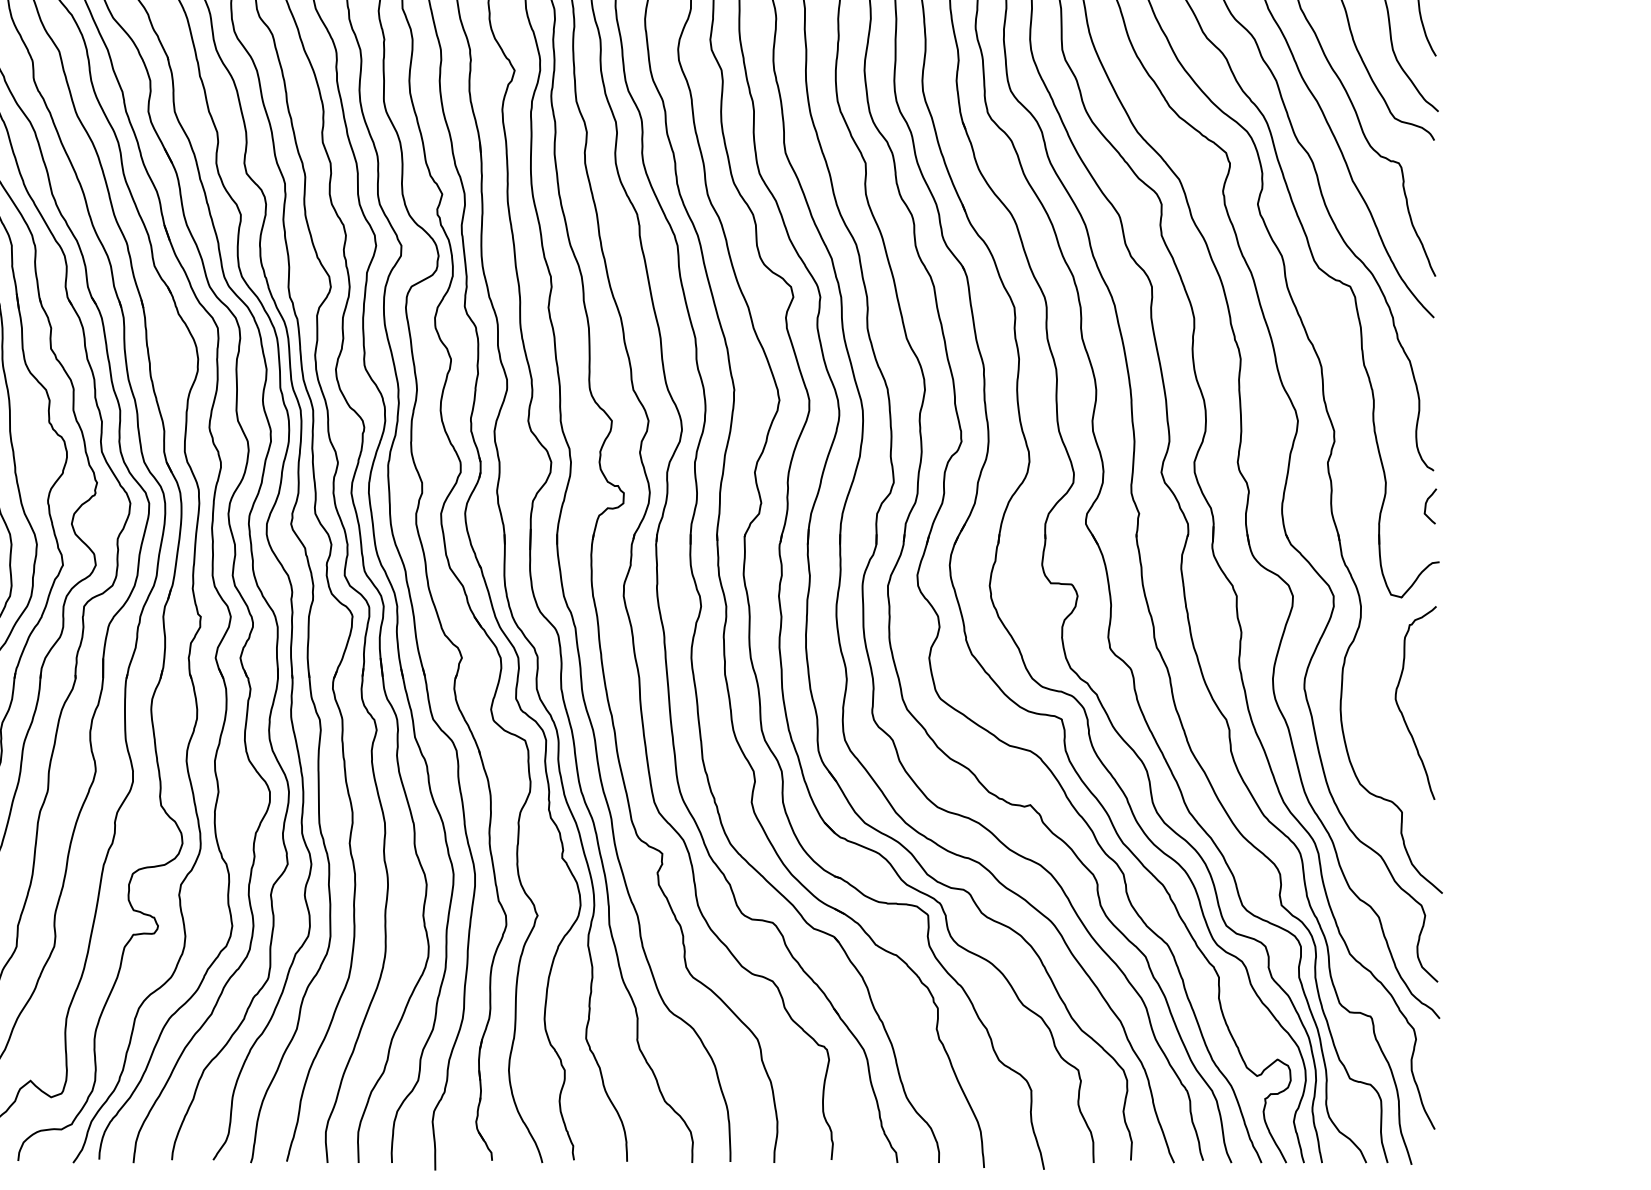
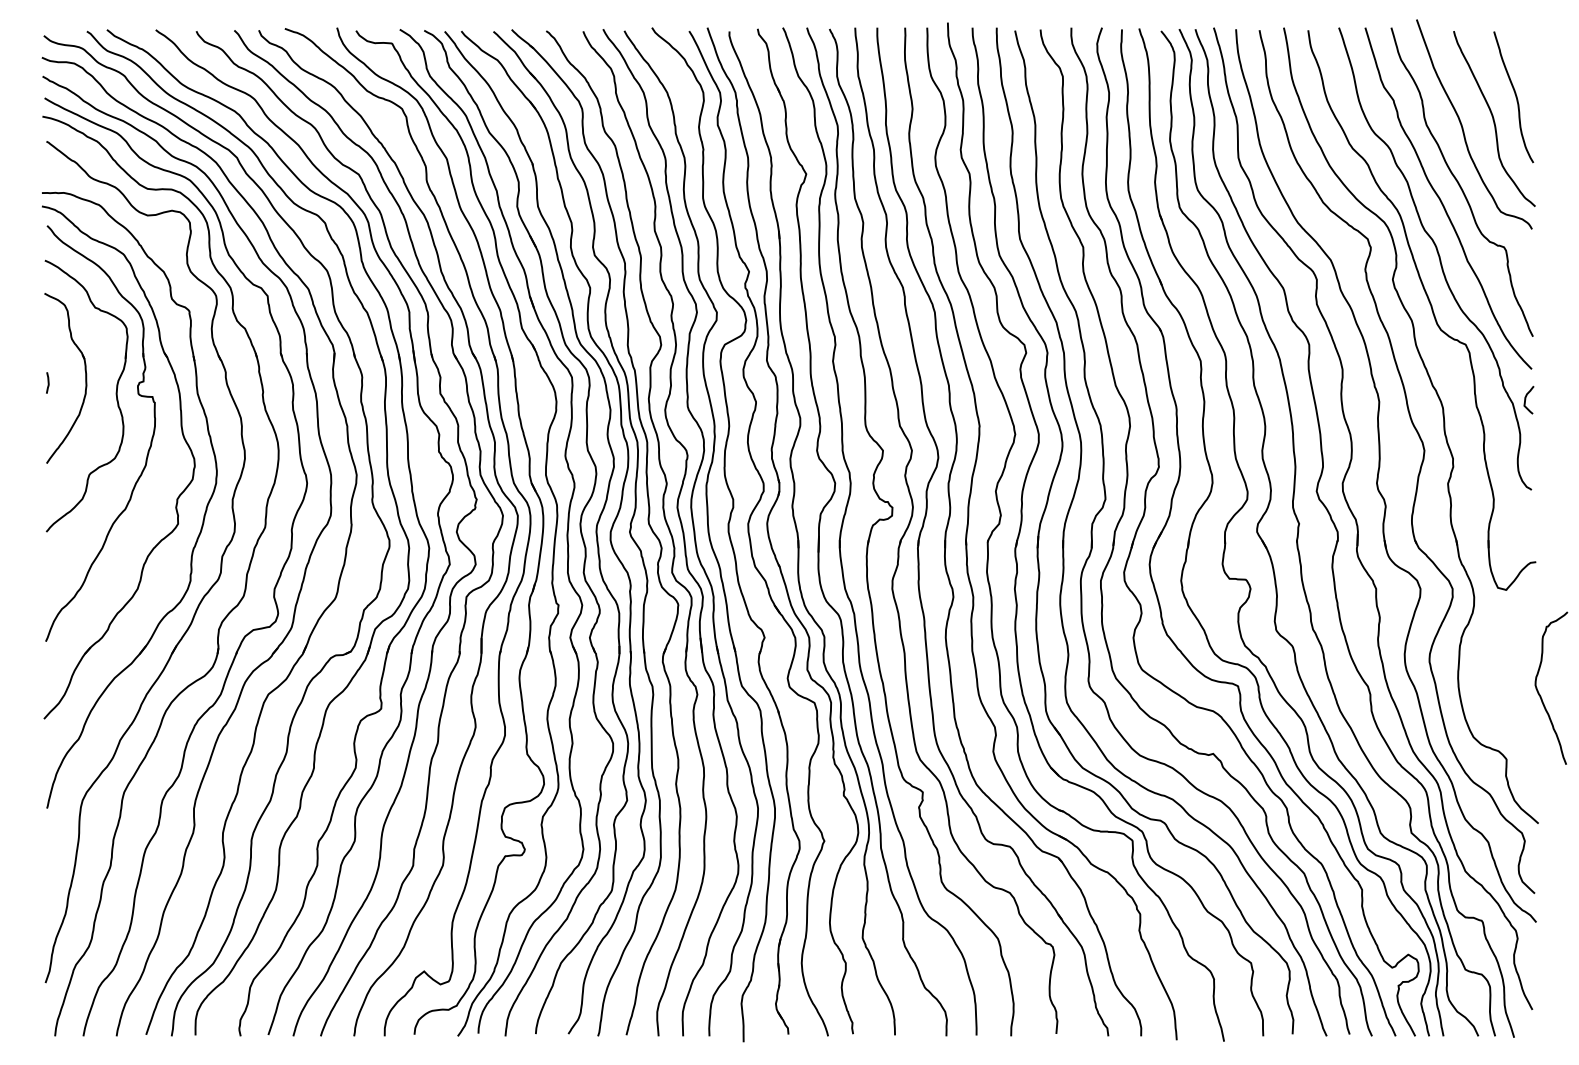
curve: (1427, 505) -> (1526, 399), moved
curve: (1400, 708) -> (1539, 692), moved

